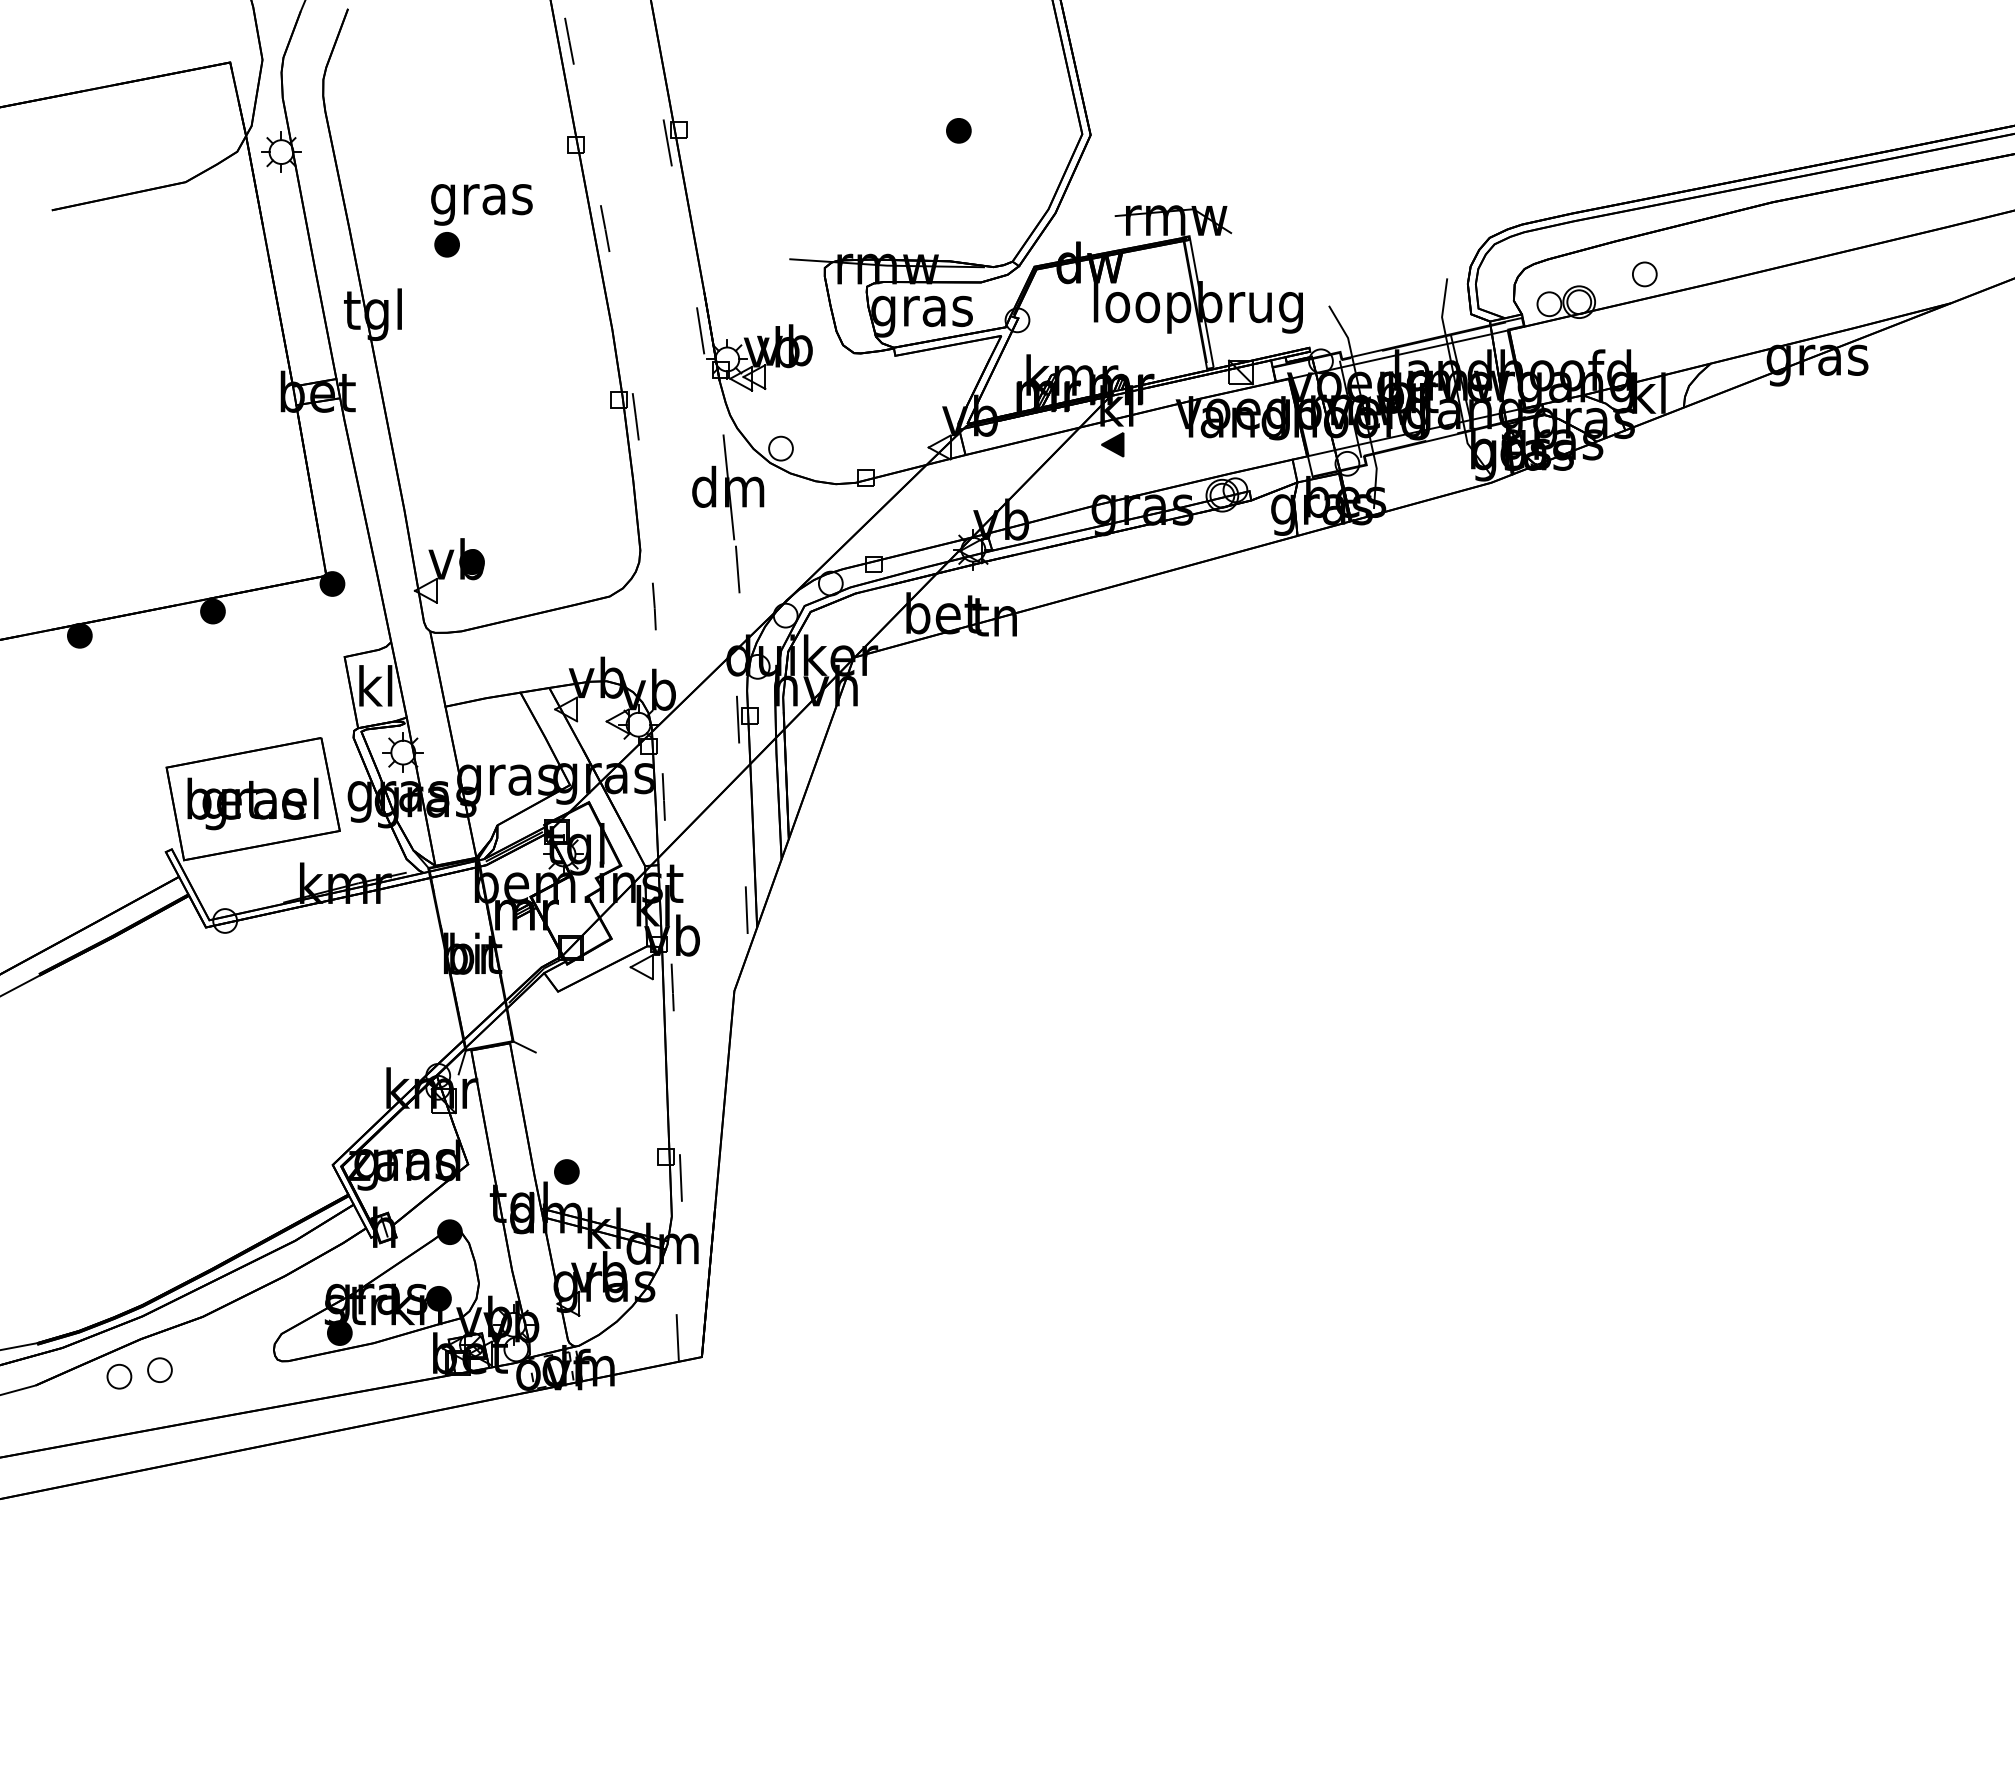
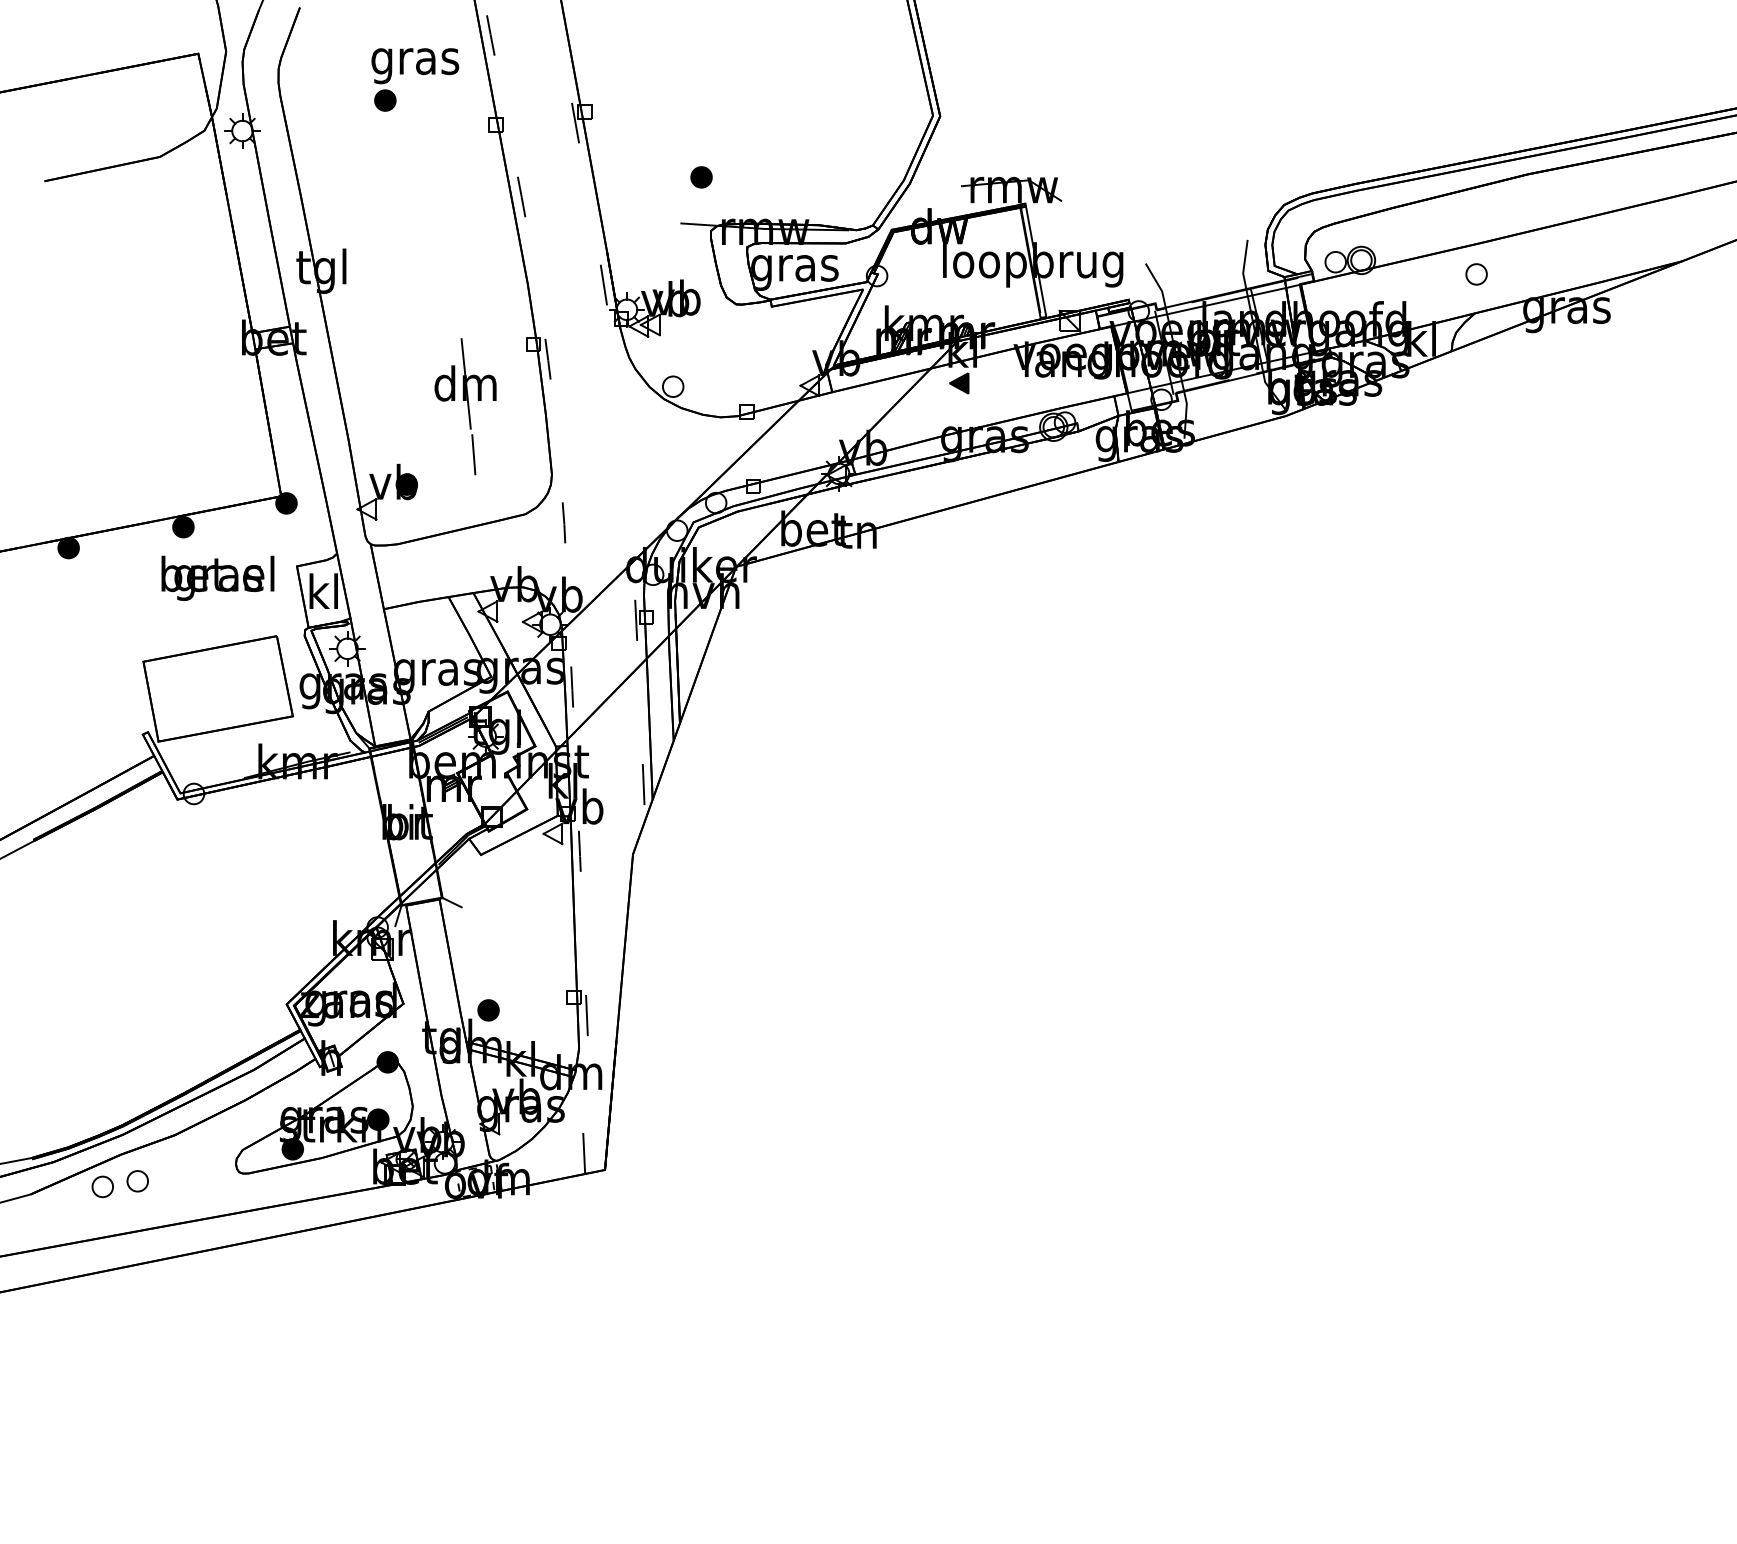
part: (958, 130) -> (701, 177), moved
part: (485, 213) -> (418, 73), moved
part: (1644, 274) -> (1476, 274), moved
part: (728, 513) -> (465, 406), moved
text: (252, 803) -> (217, 578), moved

